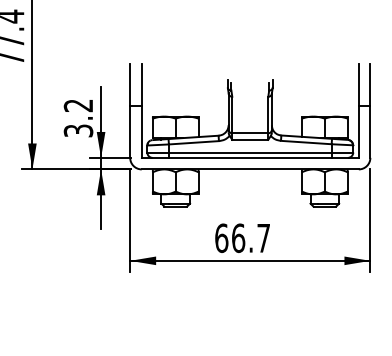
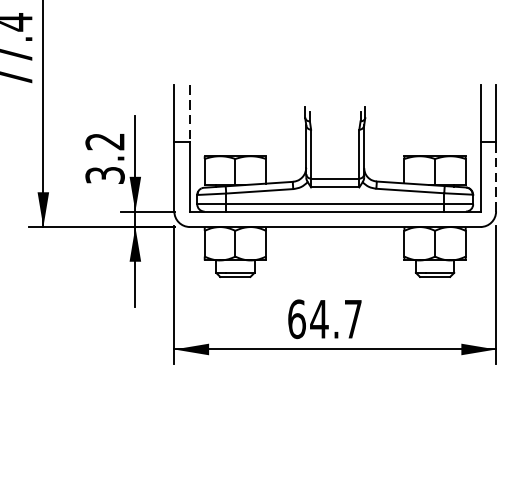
line: (141, 85) -> (189, 114), solid -> dashed
line: (370, 132) -> (496, 177), solid -> dashed
text: (238, 238) -> (319, 319), 66.7 -> 64.7

